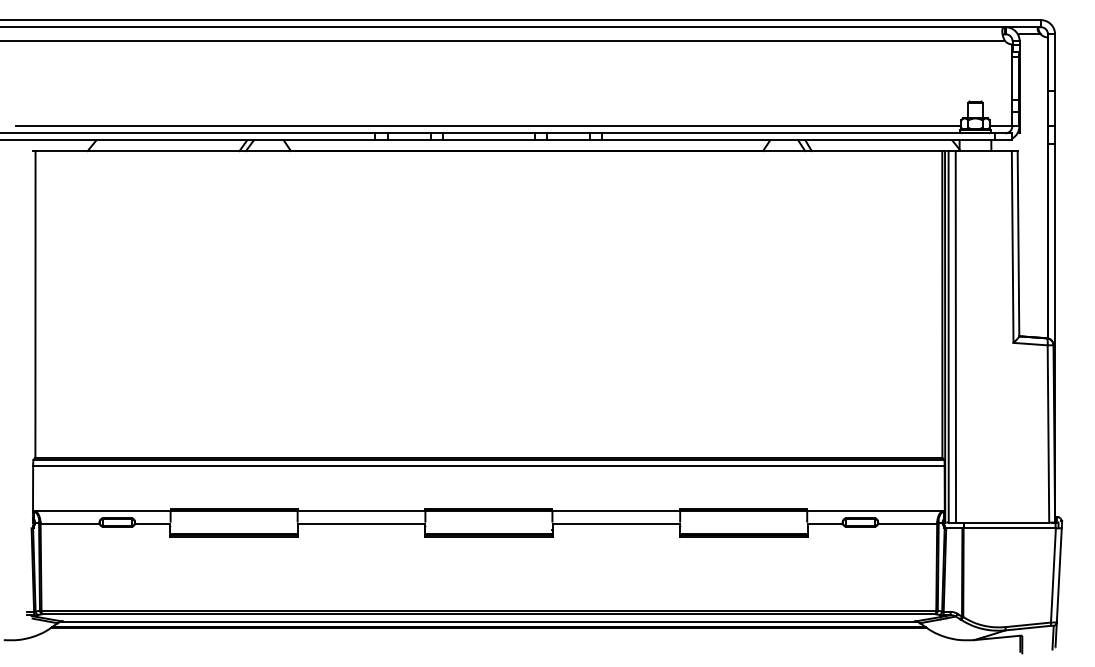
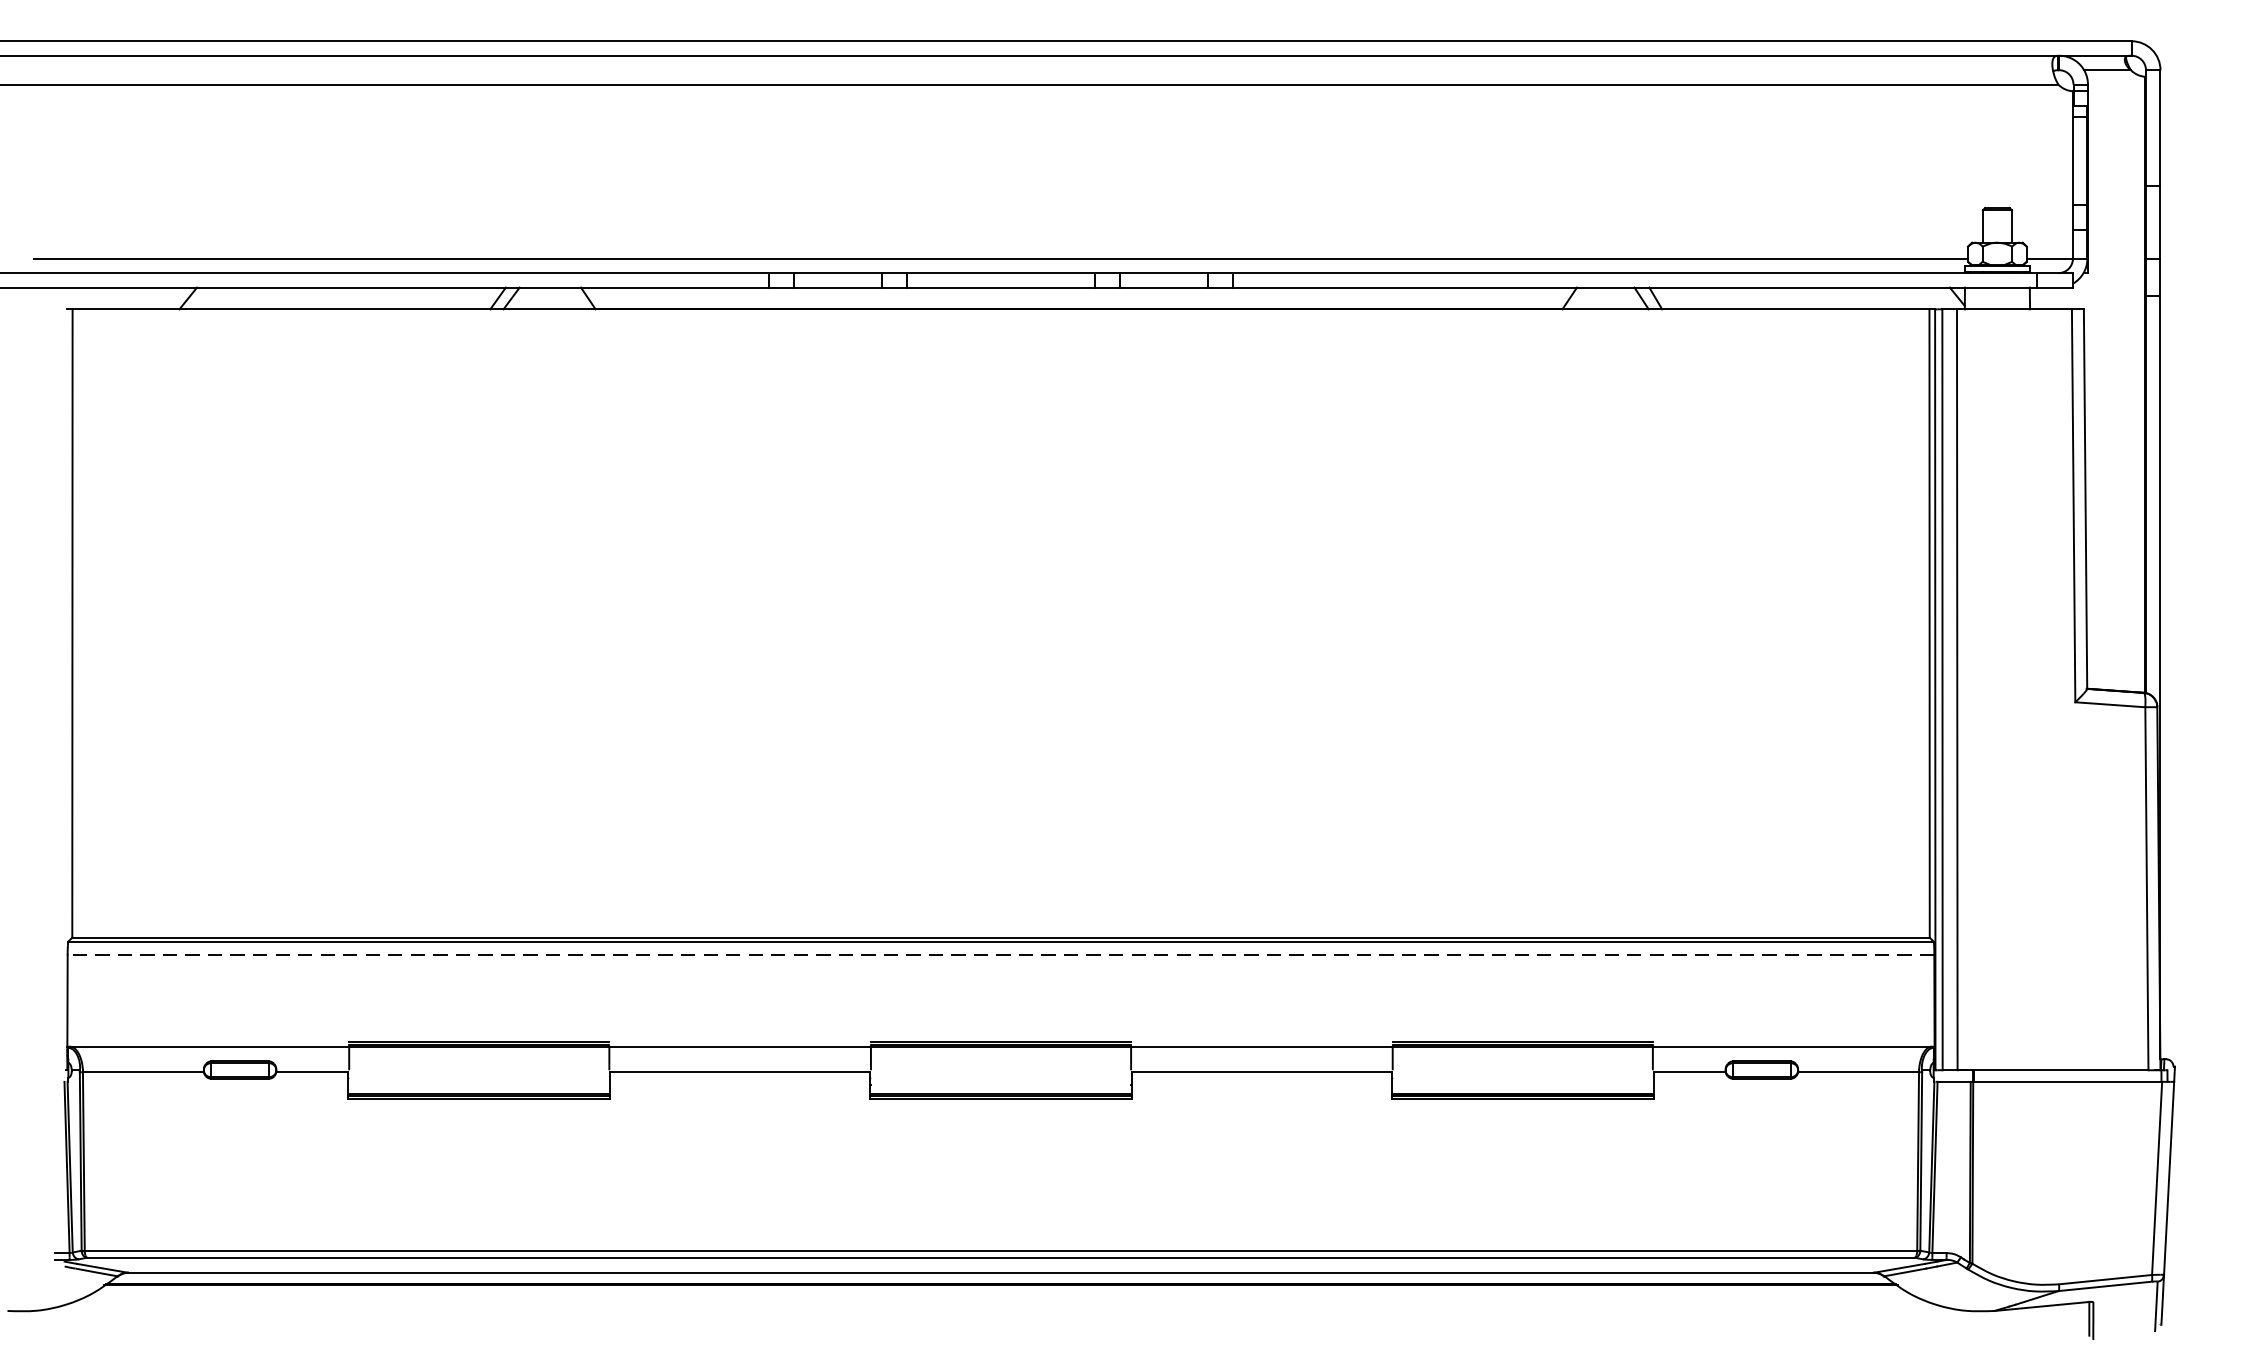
line: (488, 466) -> (1000, 955), solid -> dashed

